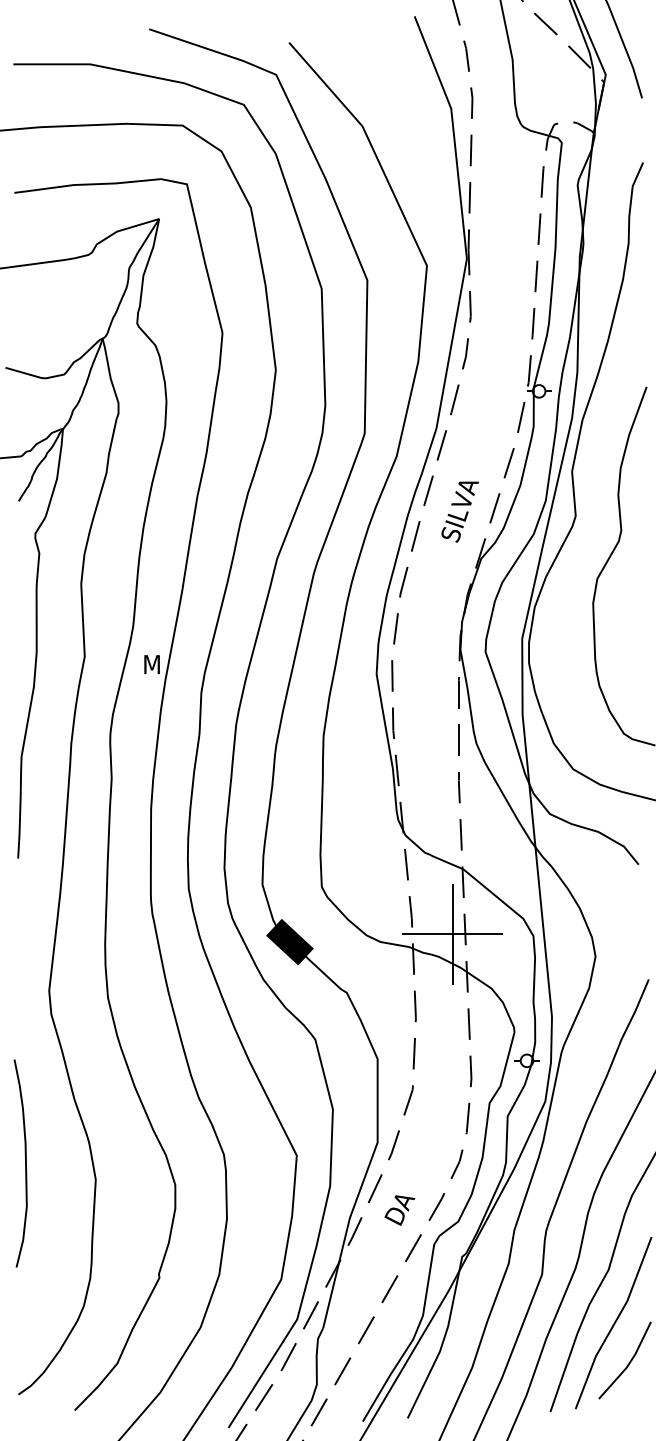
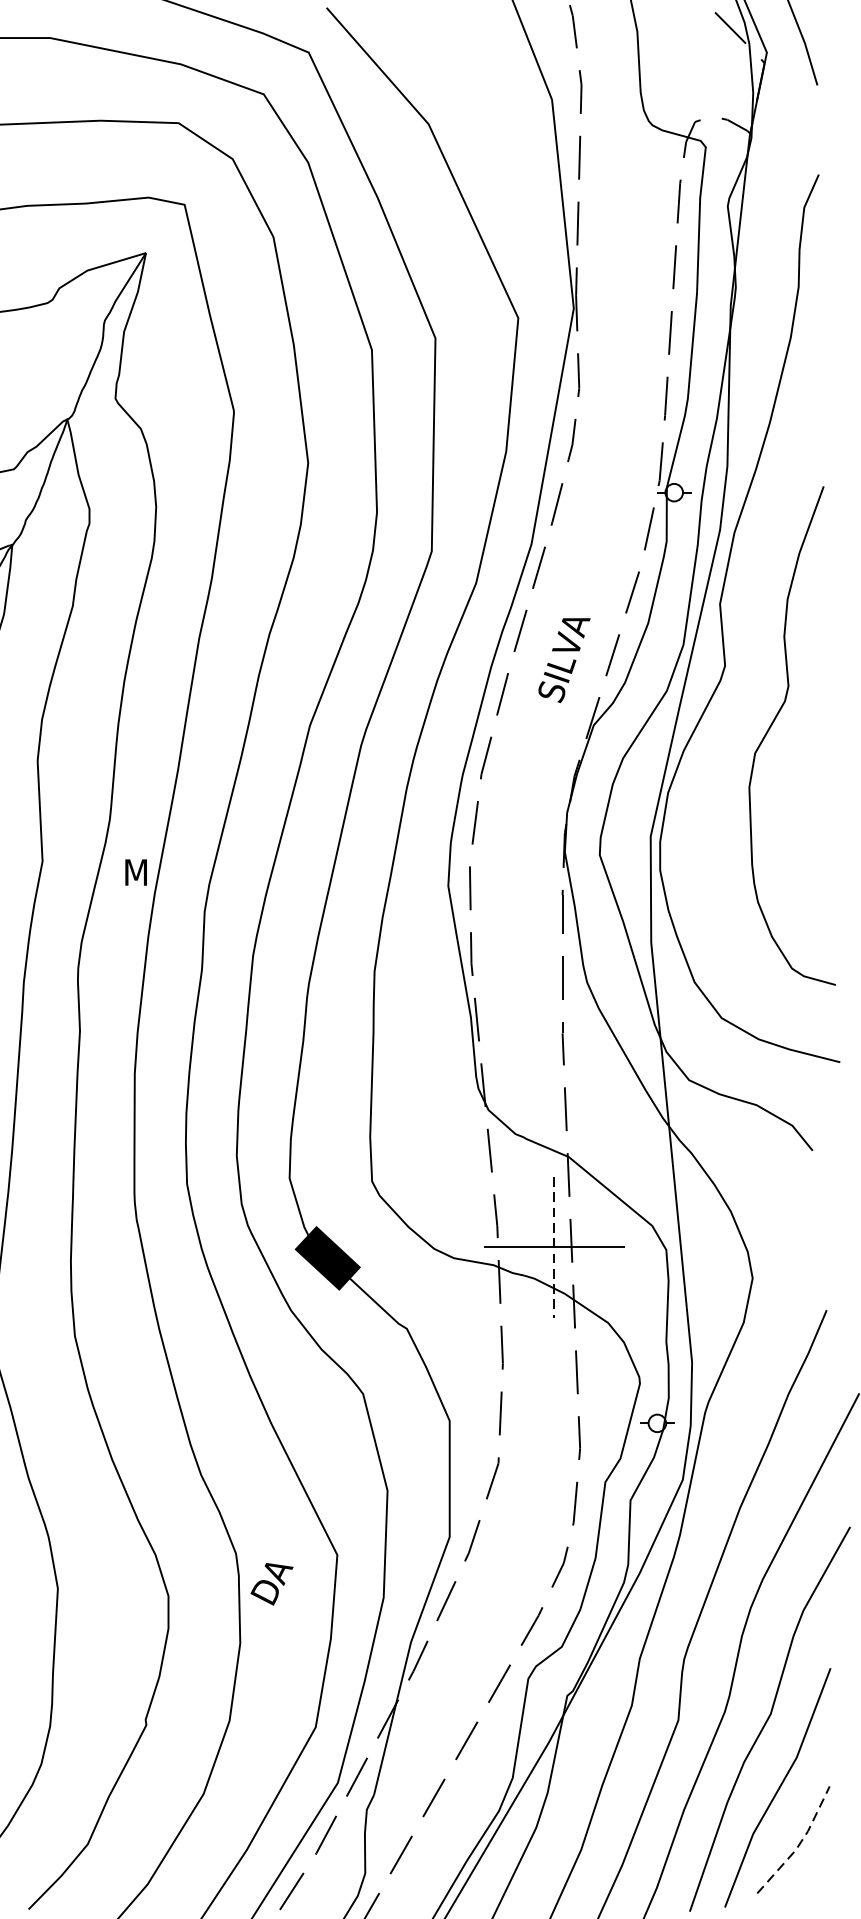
line: (452, 934) -> (553, 1247), solid -> dashed
text: (399, 1210) -> (271, 1584), moved
line: (629, 1363) -> (799, 1844), solid -> dashed

